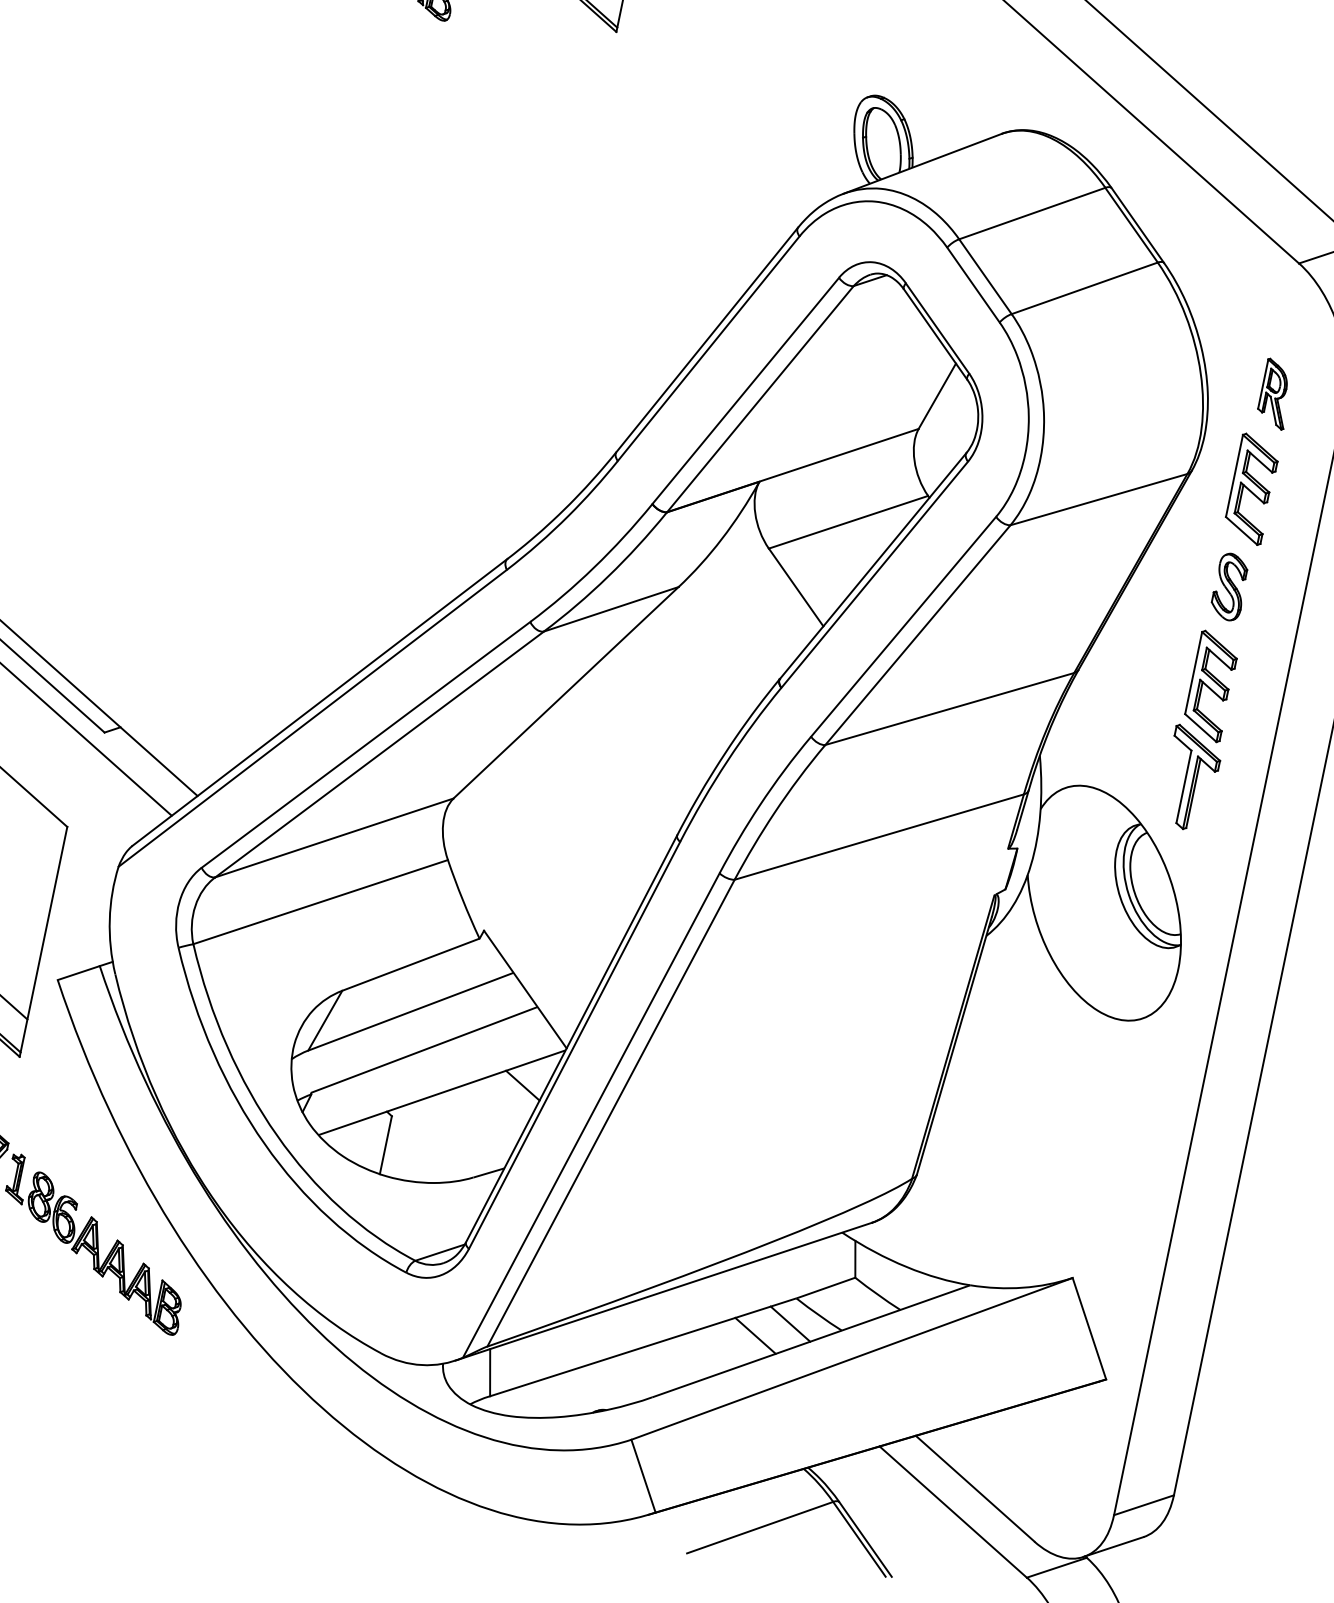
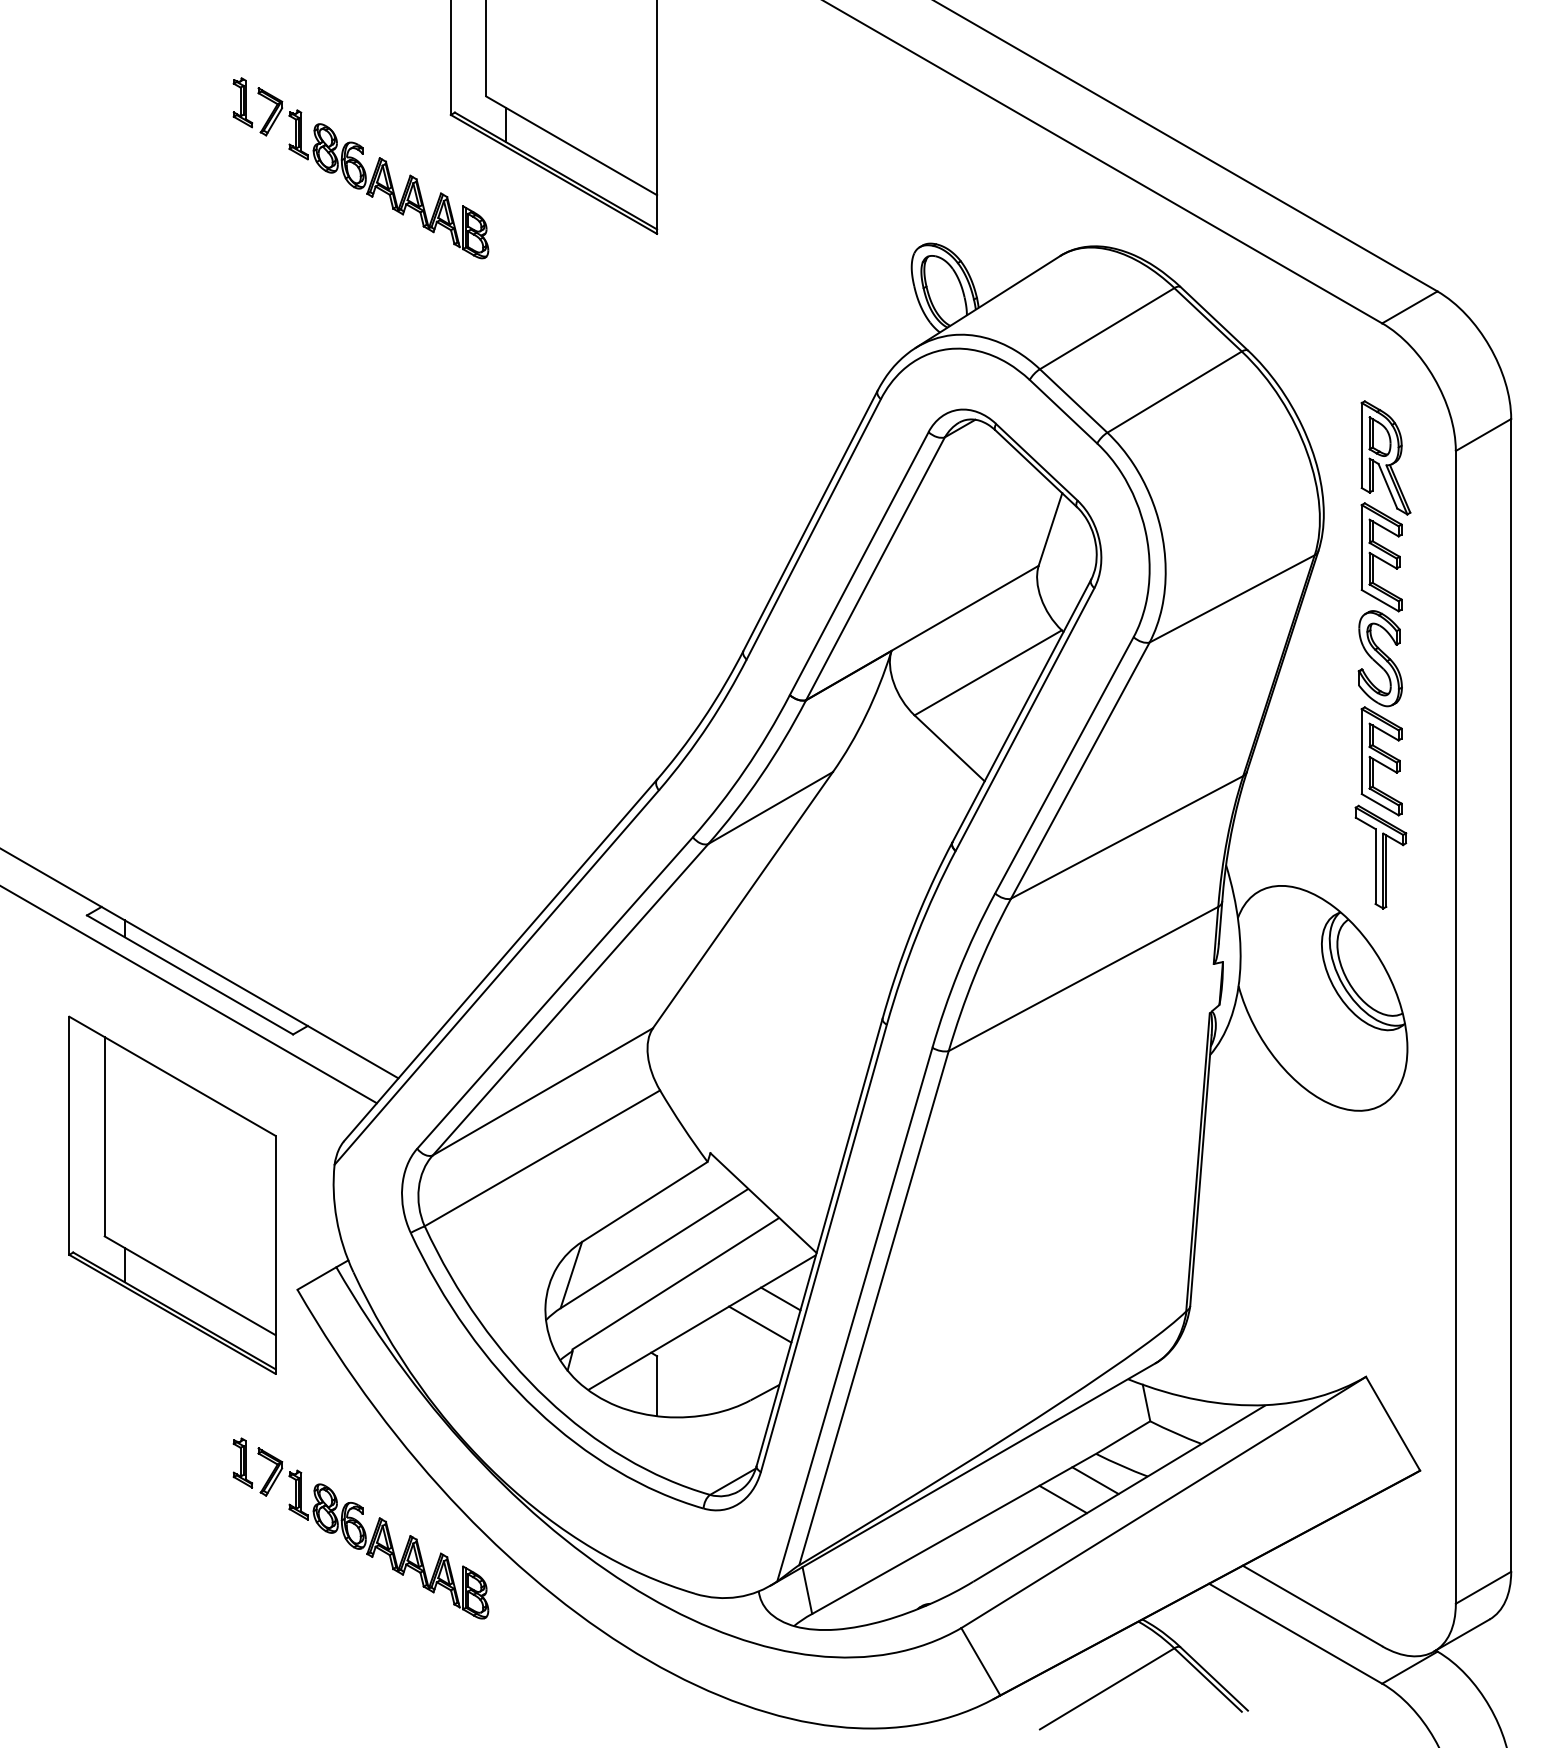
part: (1275, 393) -> (1385, 457), size x1.67
part: (1229, 586) -> (1379, 658), size x1.43
line: (498, 1106) -> (760, 1324), added

